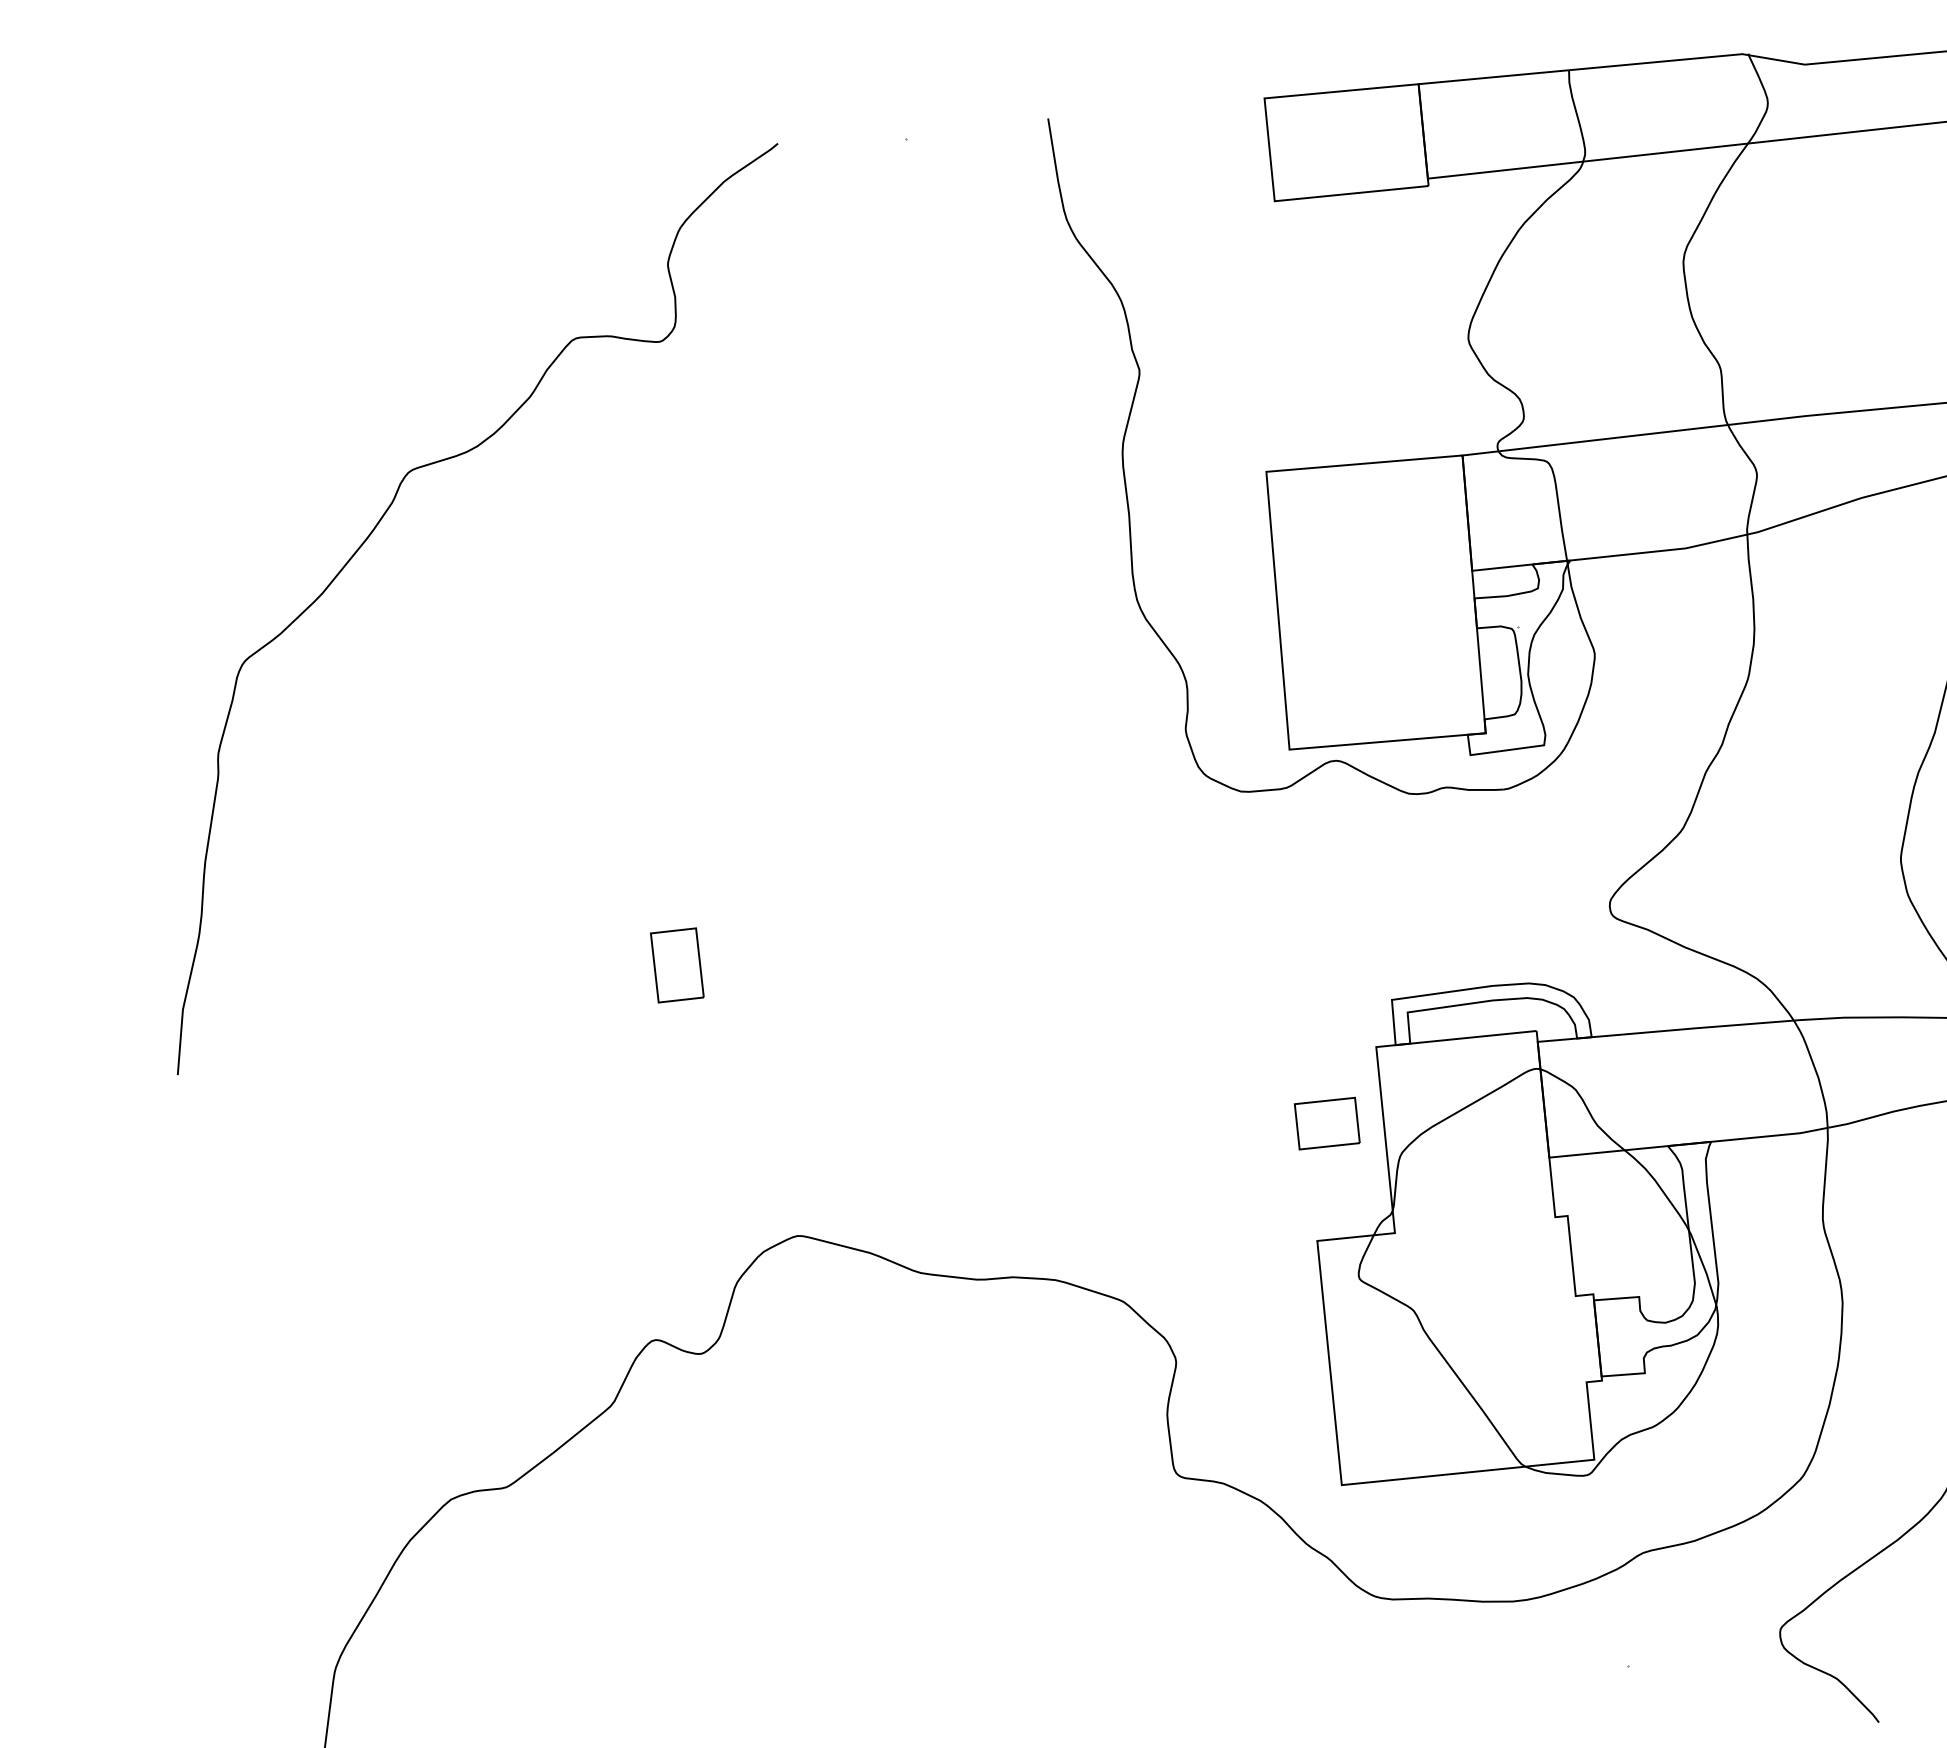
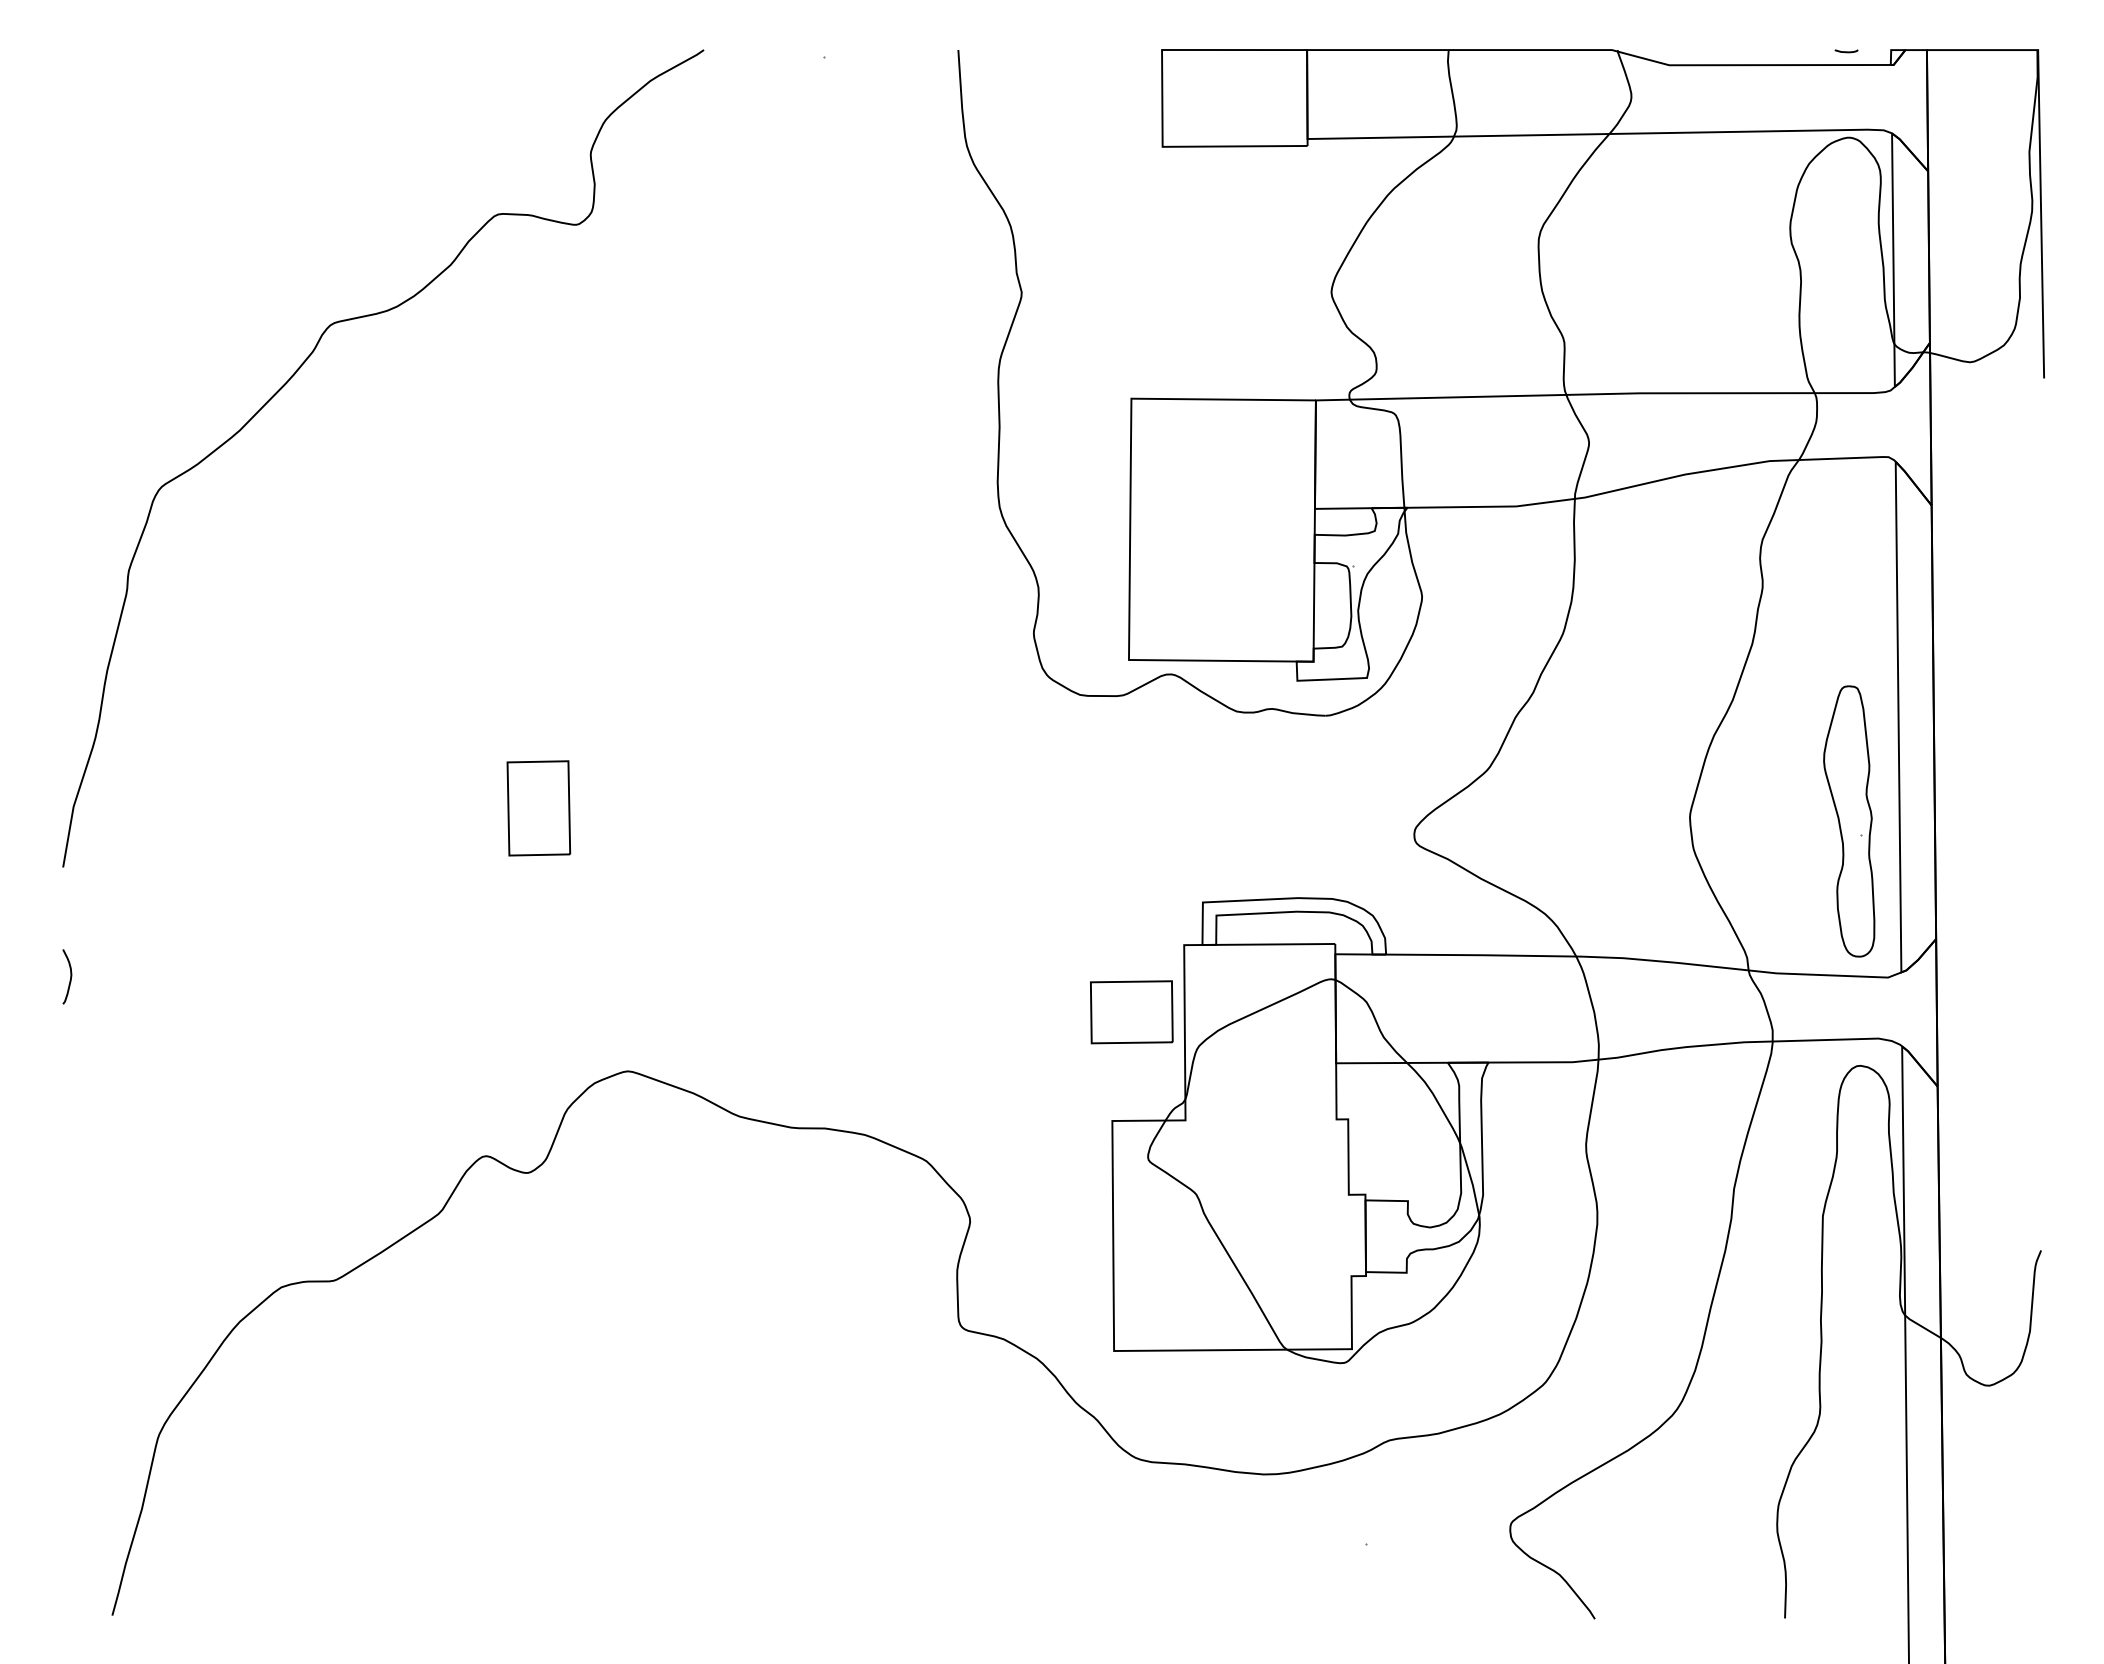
part: (676, 965) -> (538, 808), size x1.43
part: (1326, 1123) -> (1131, 1012), size x1.43
curve: (196, 1190) -> (70, 976), added

